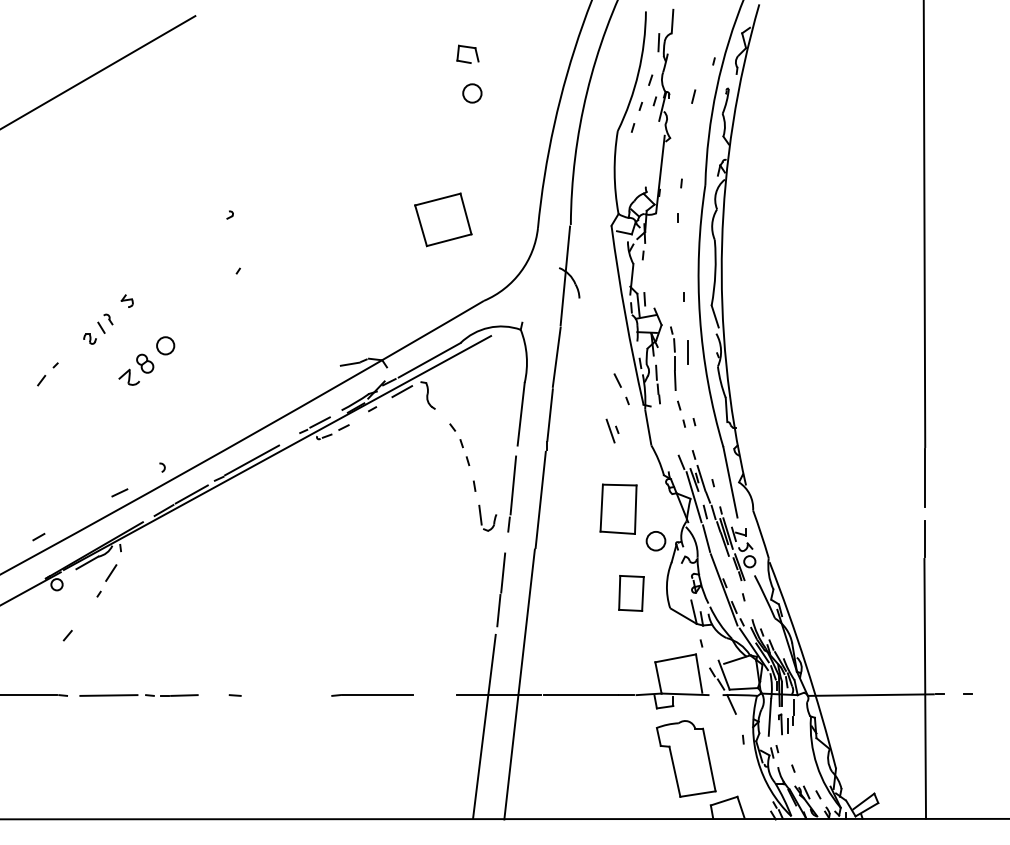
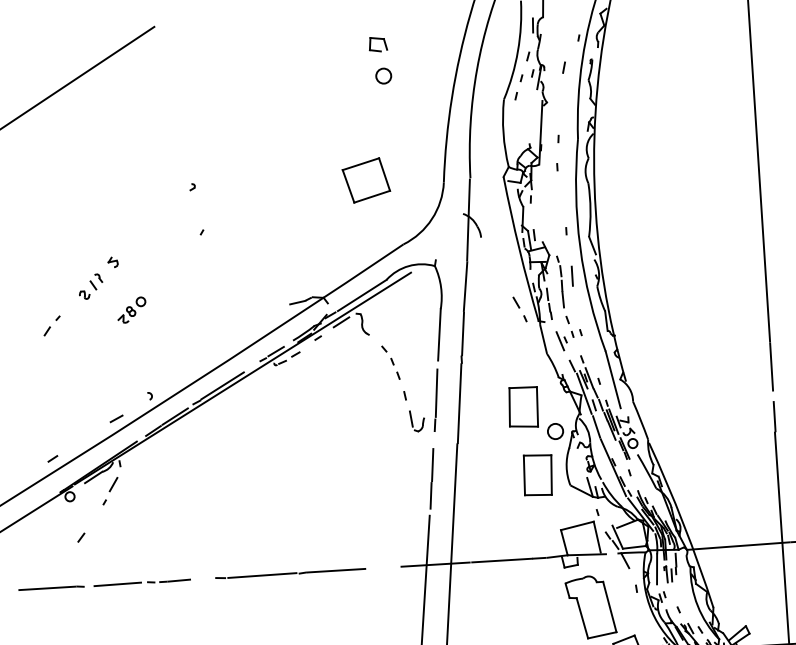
part: (146, 360) -> (131, 309), size x0.62
part: (612, 430) -> (561, 340), moved
part: (631, 593) -> (538, 475), size x1.43
line: (286, 695) -> (262, 575), added

